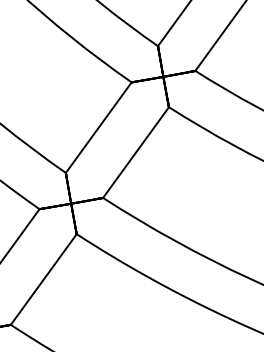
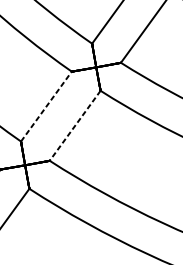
line: (98, 127) -> (46, 106), solid -> dashed
line: (135, 152) -> (74, 125), solid -> dashed

